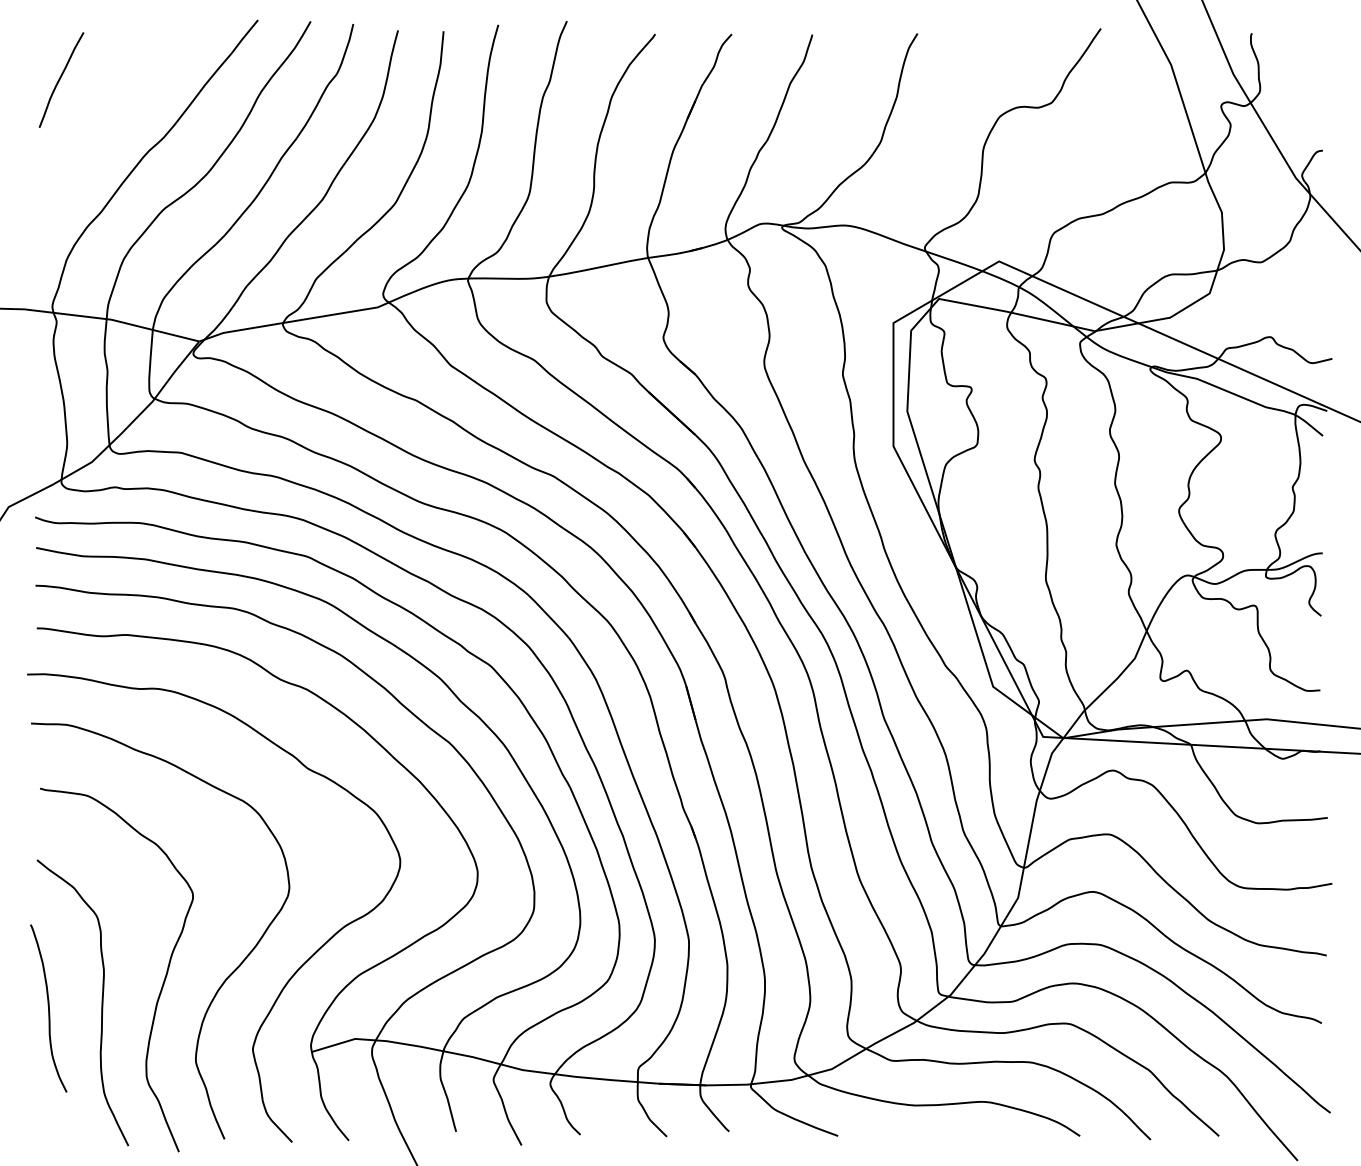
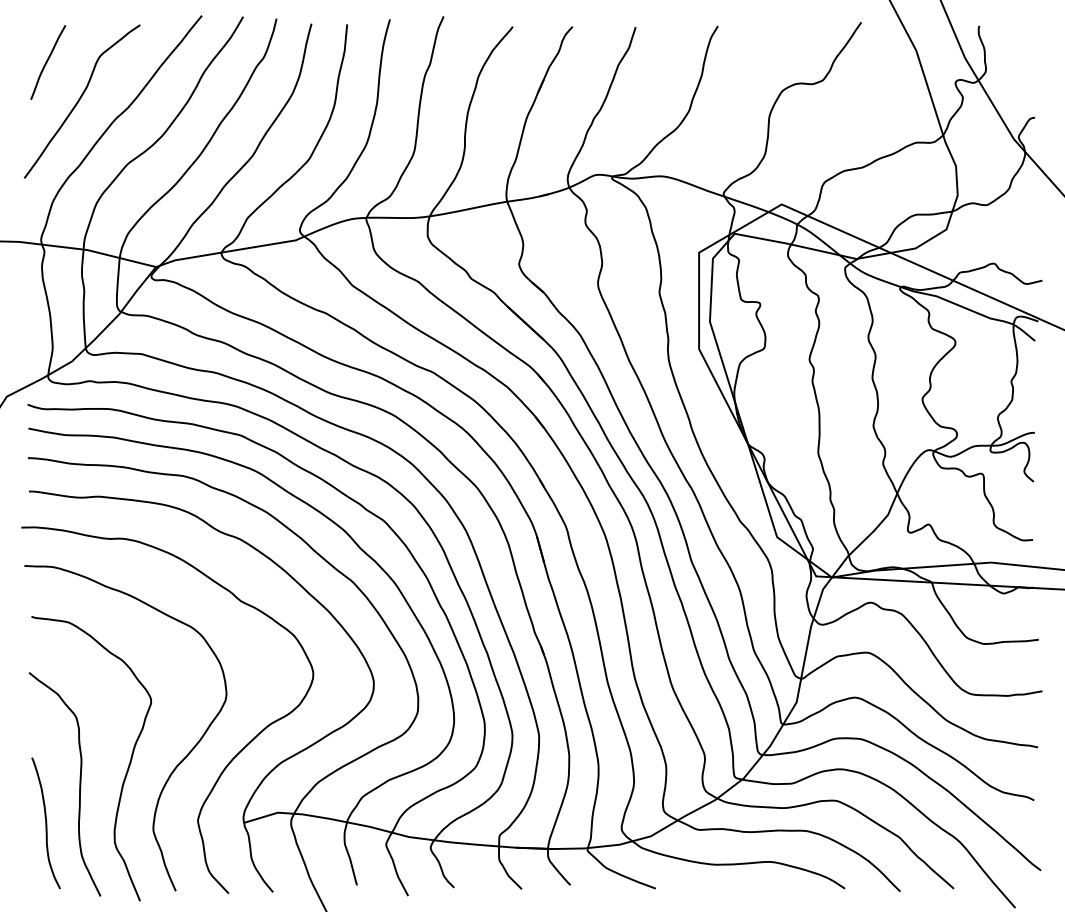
curve: (102, 127) -> (80, 99), added
curve: (48, 1008) -> (45, 823), moved

